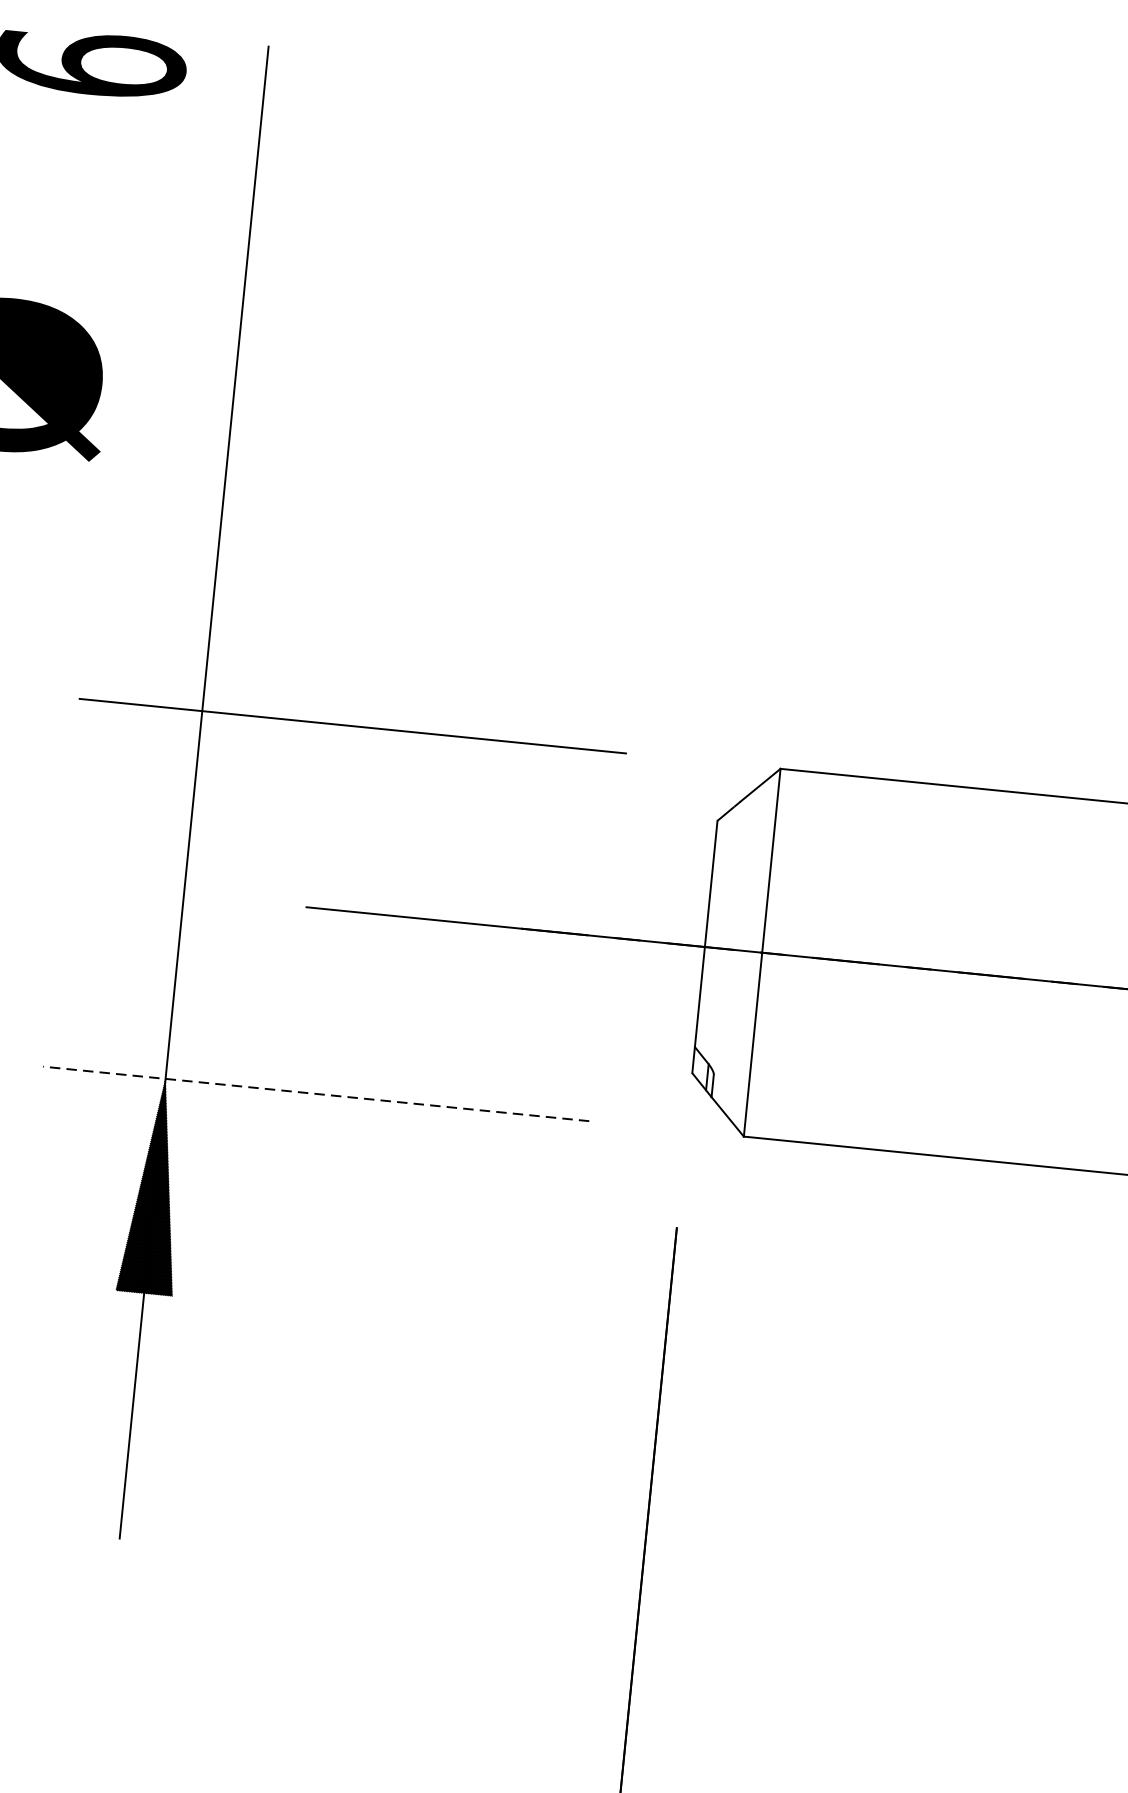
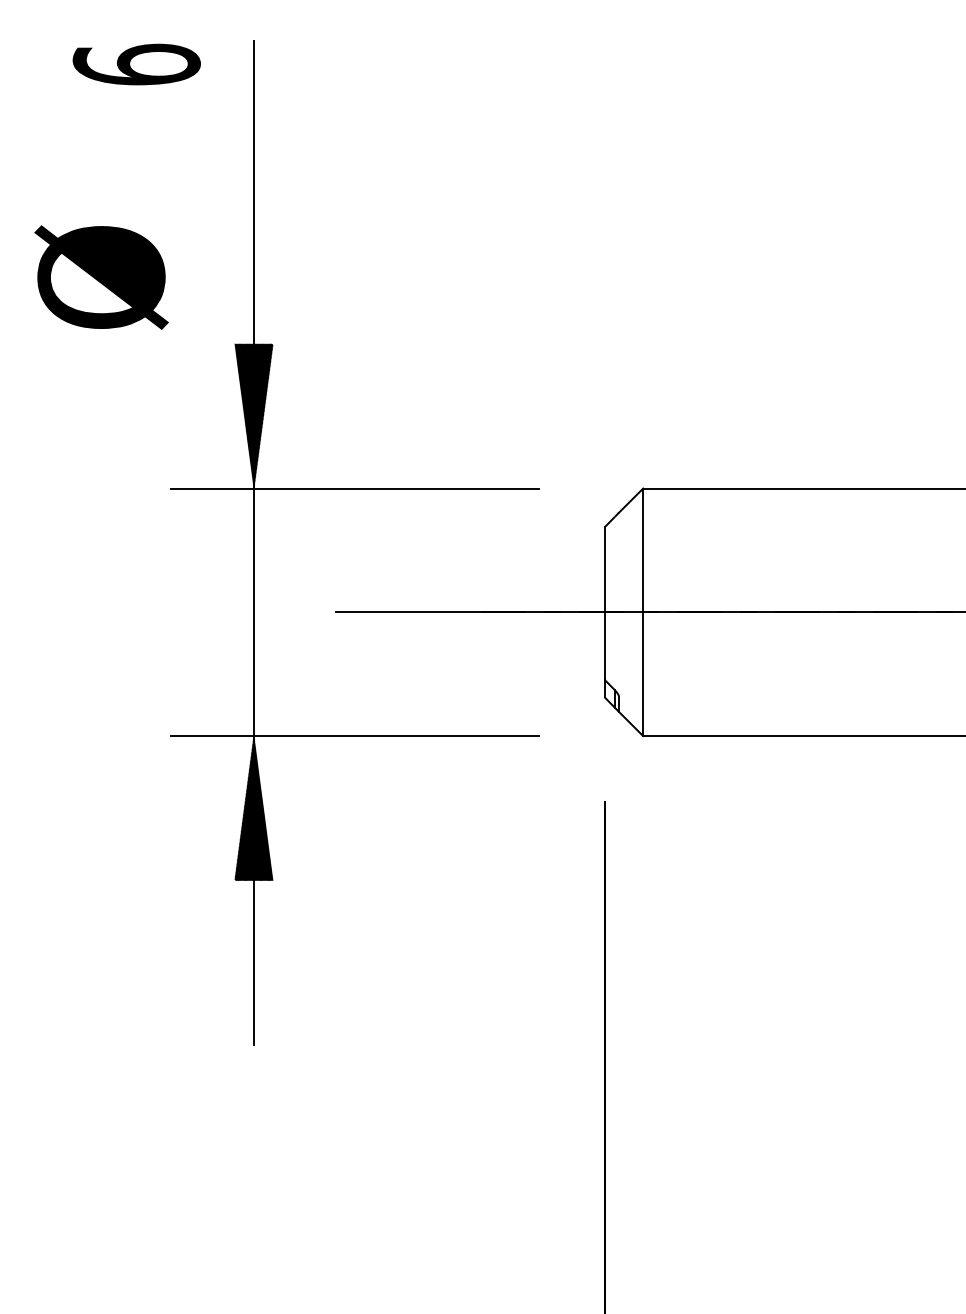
hatch: (212, 602) -> (253, 415), added
line: (316, 1094) -> (355, 736), dashed -> solid

